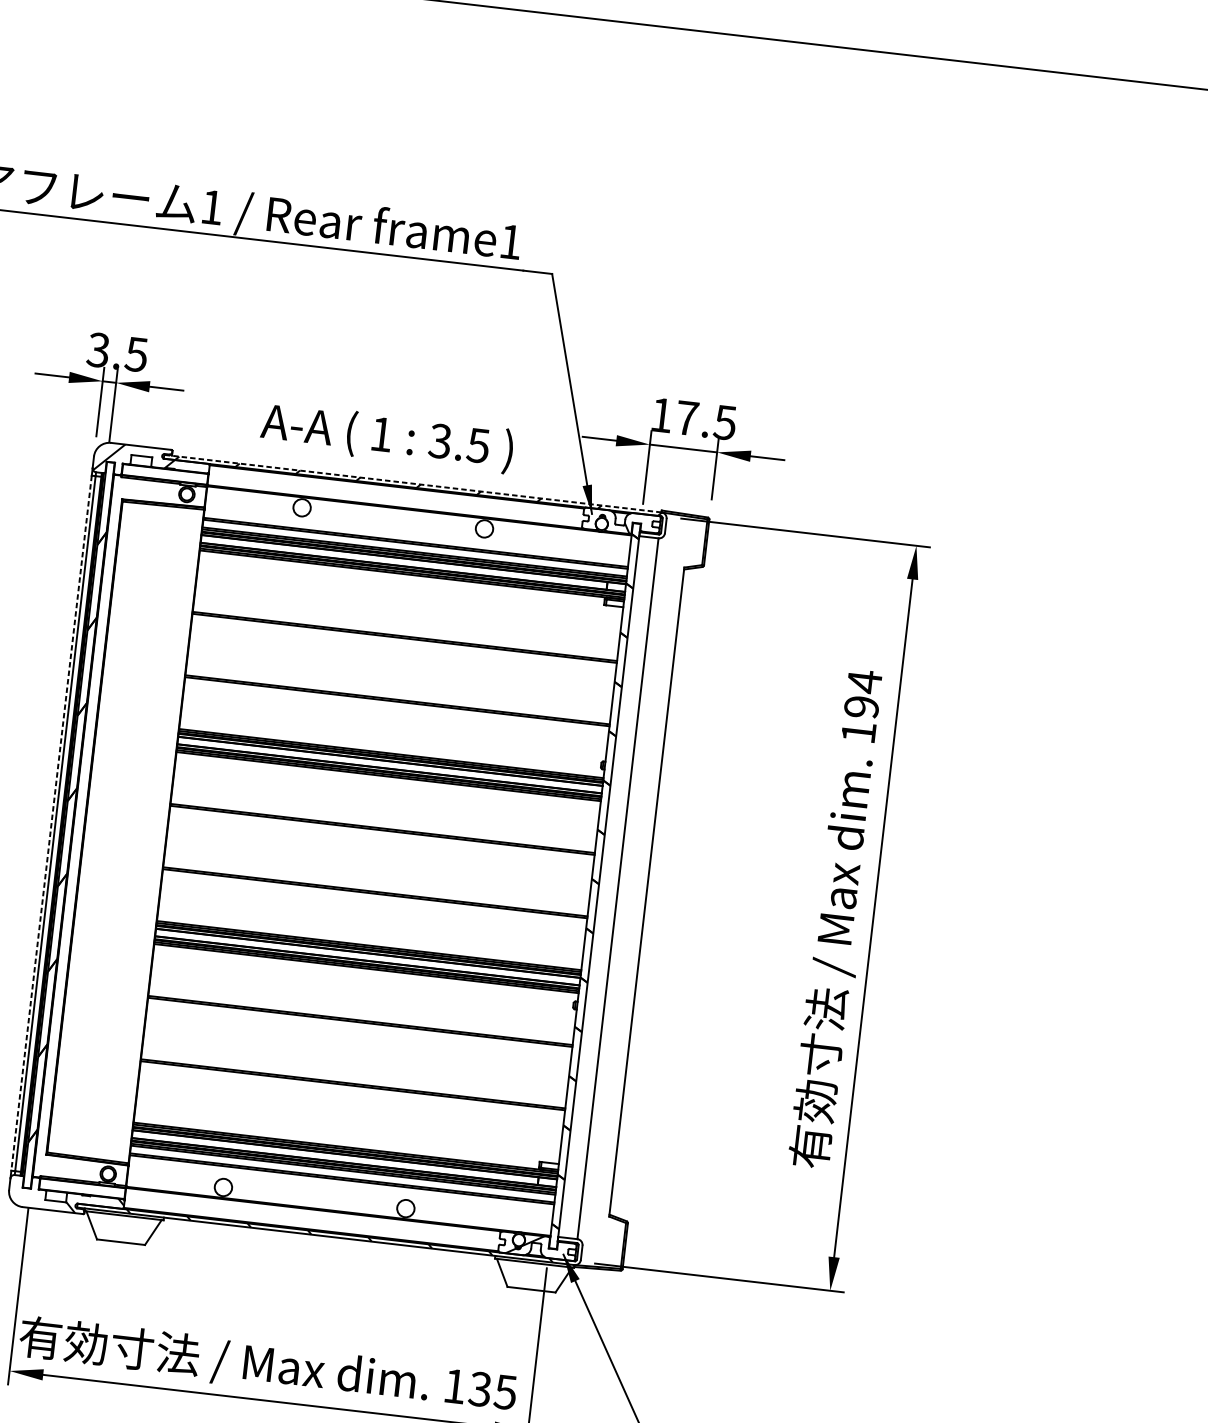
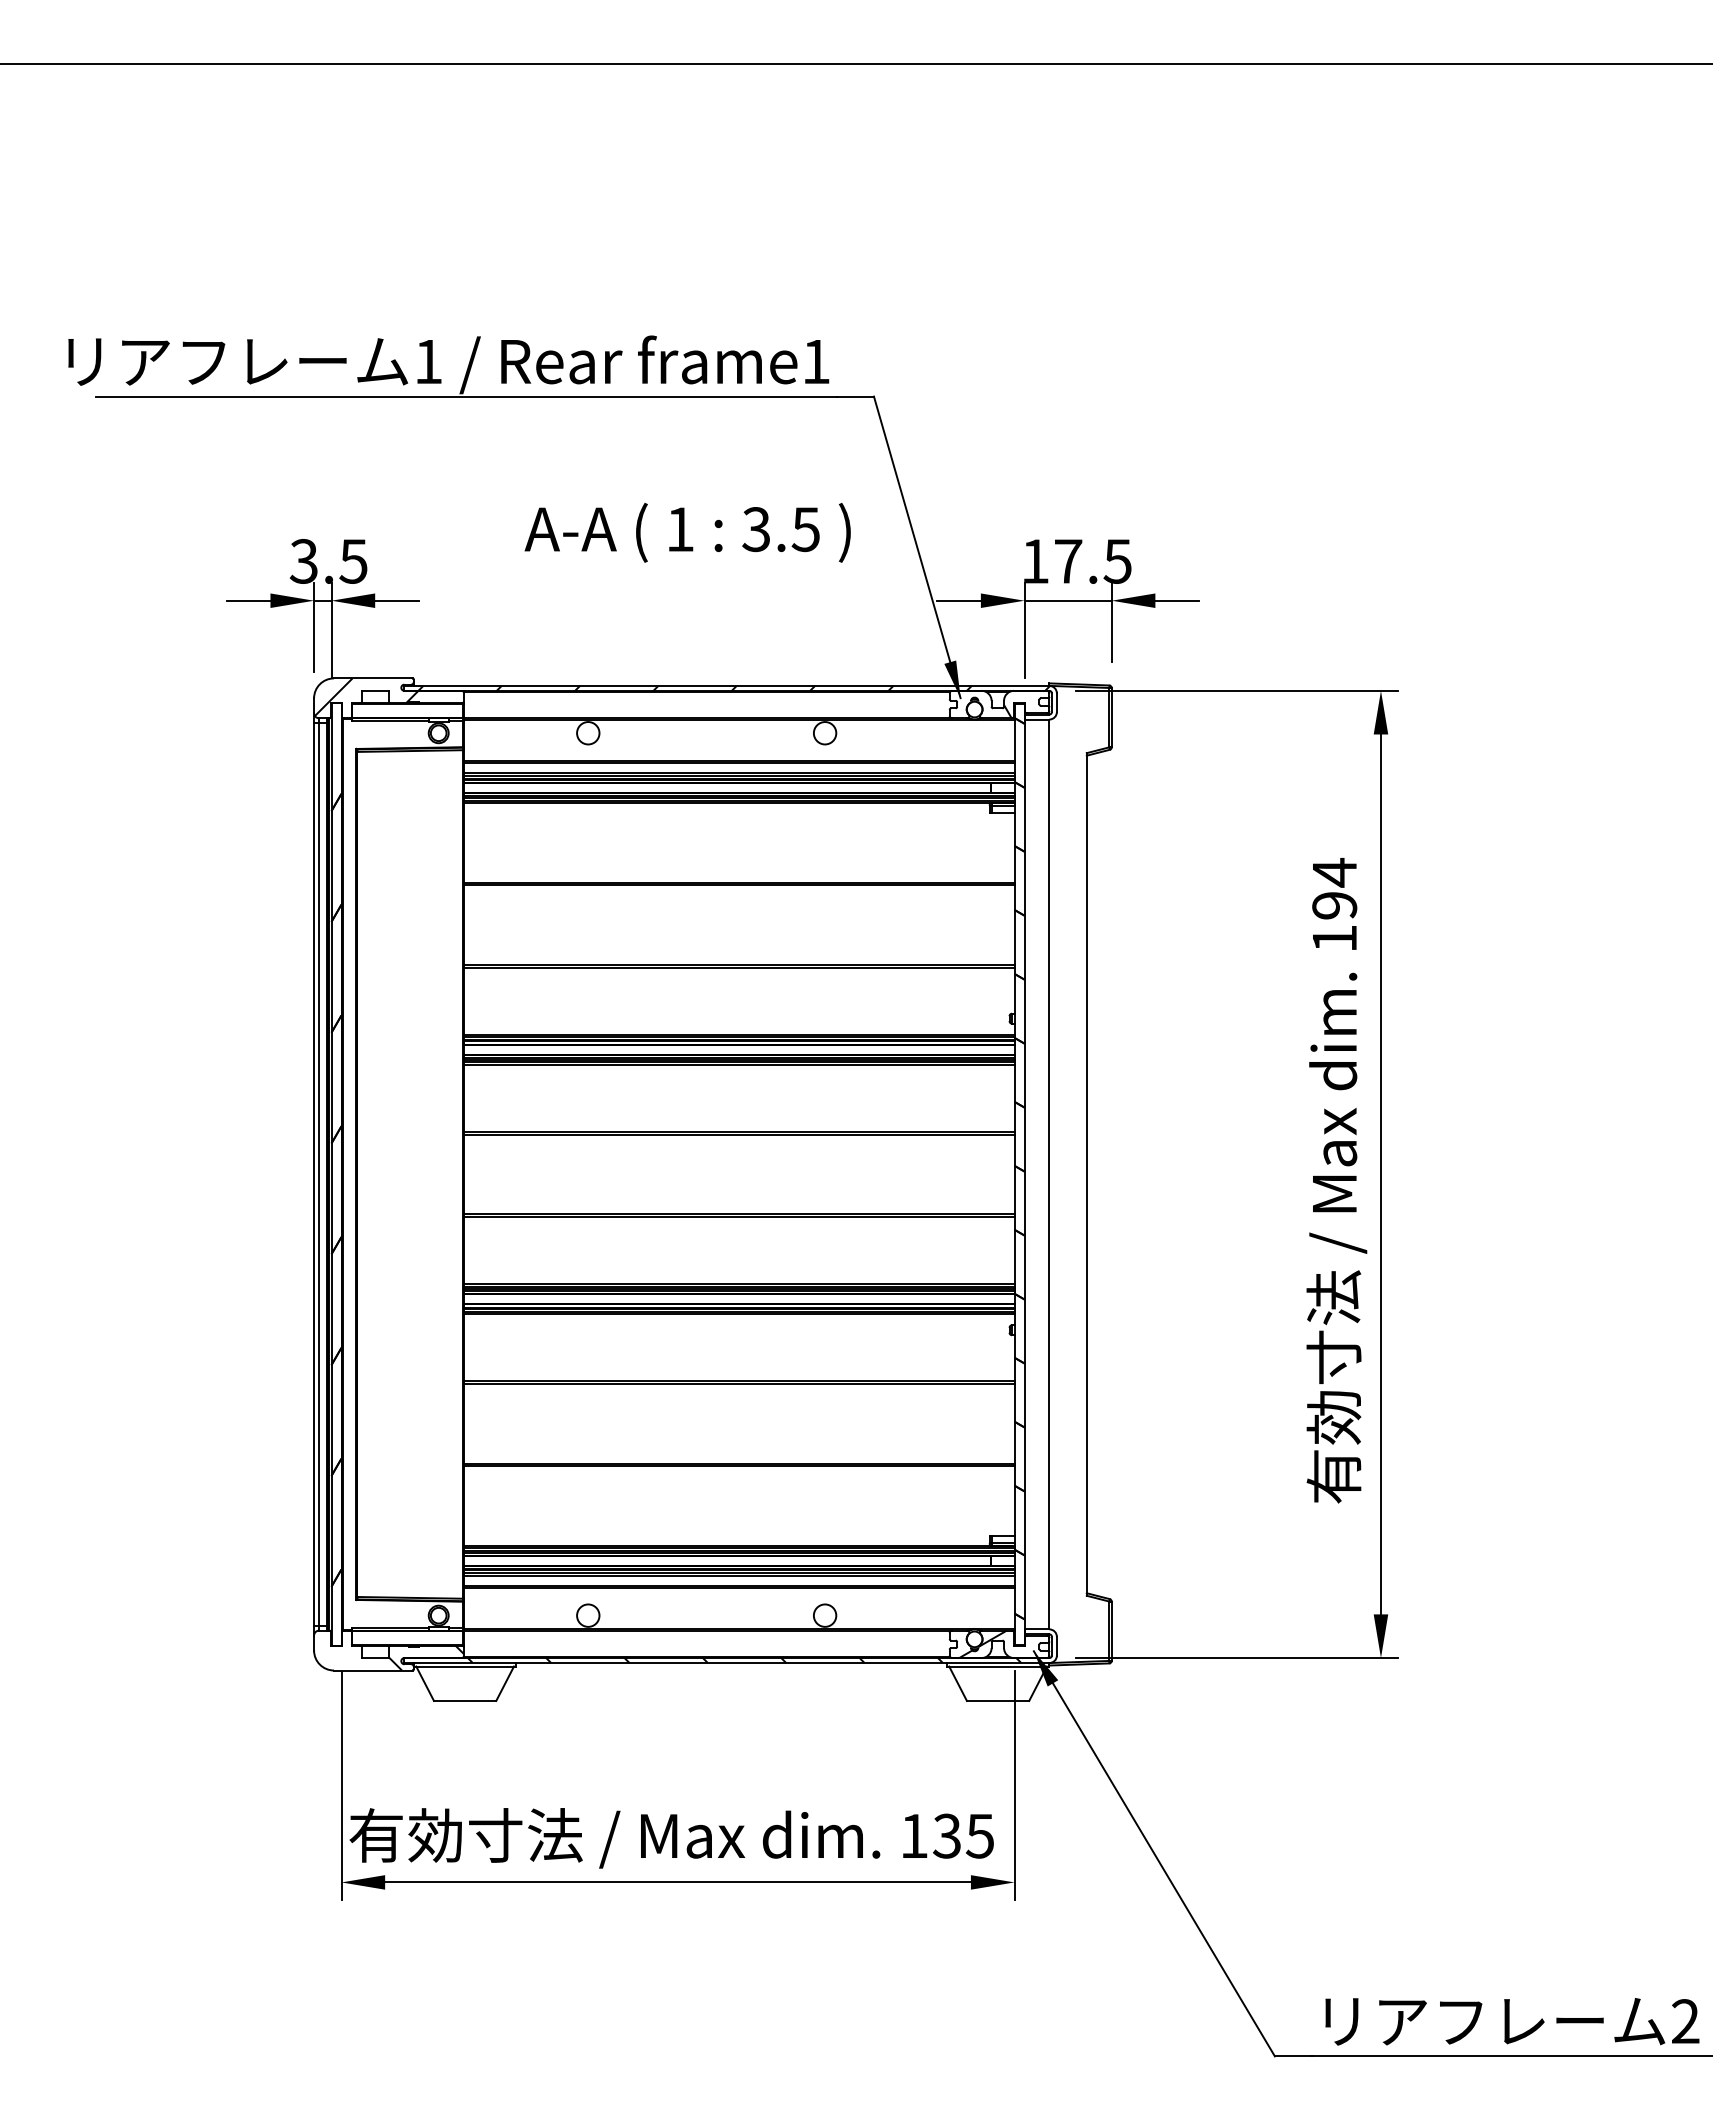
text: (386, 437) -> (687, 532), moved
line: (412, 483) -> (726, 685), dashed -> solid
line: (51, 823) -> (314, 1174), dashed -> solid

